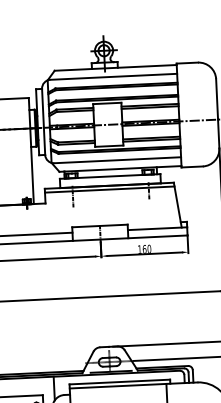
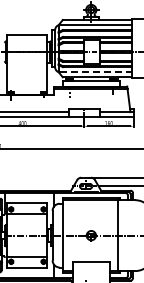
line: (118, 160) -> (96, 72), solid -> dashed

